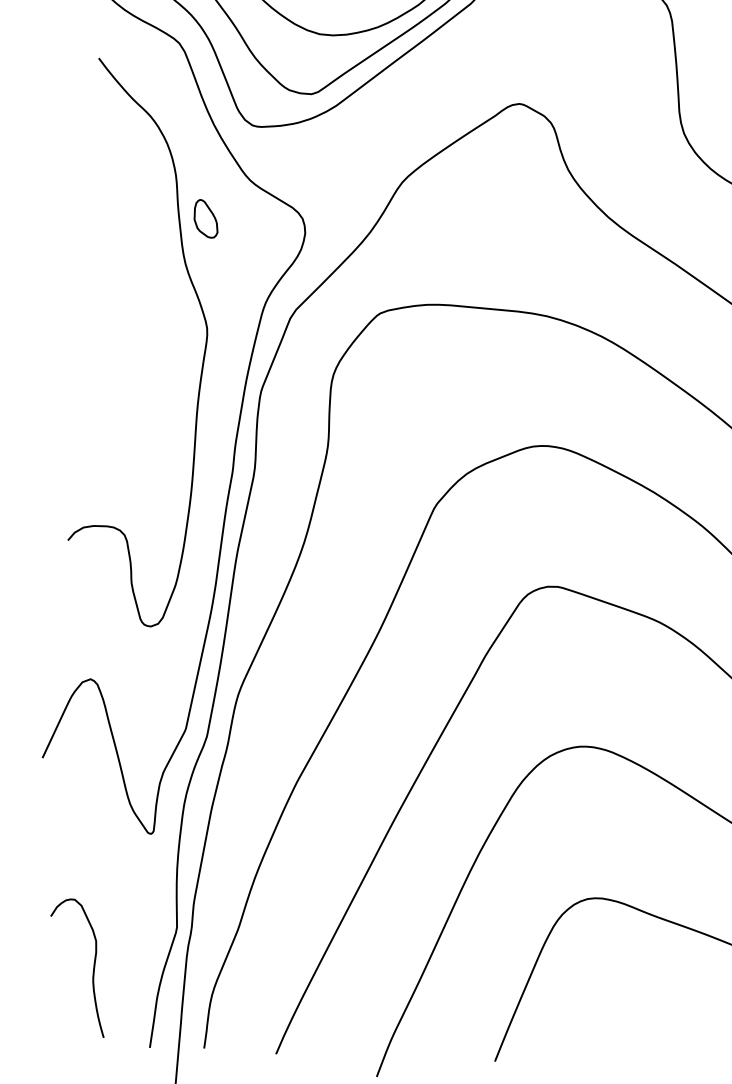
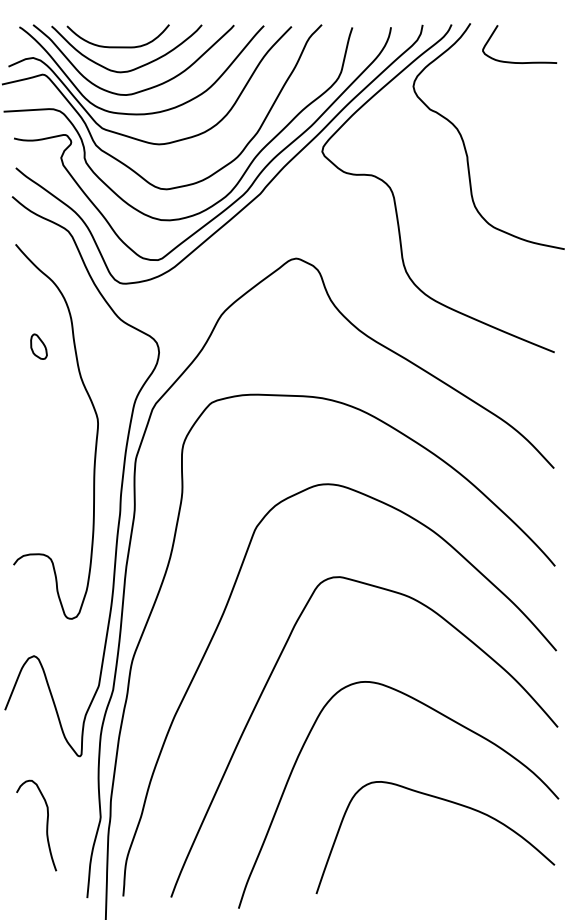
part: (205, 218) -> (38, 346), moved
curve: (92, 968) -> (46, 825), moved

